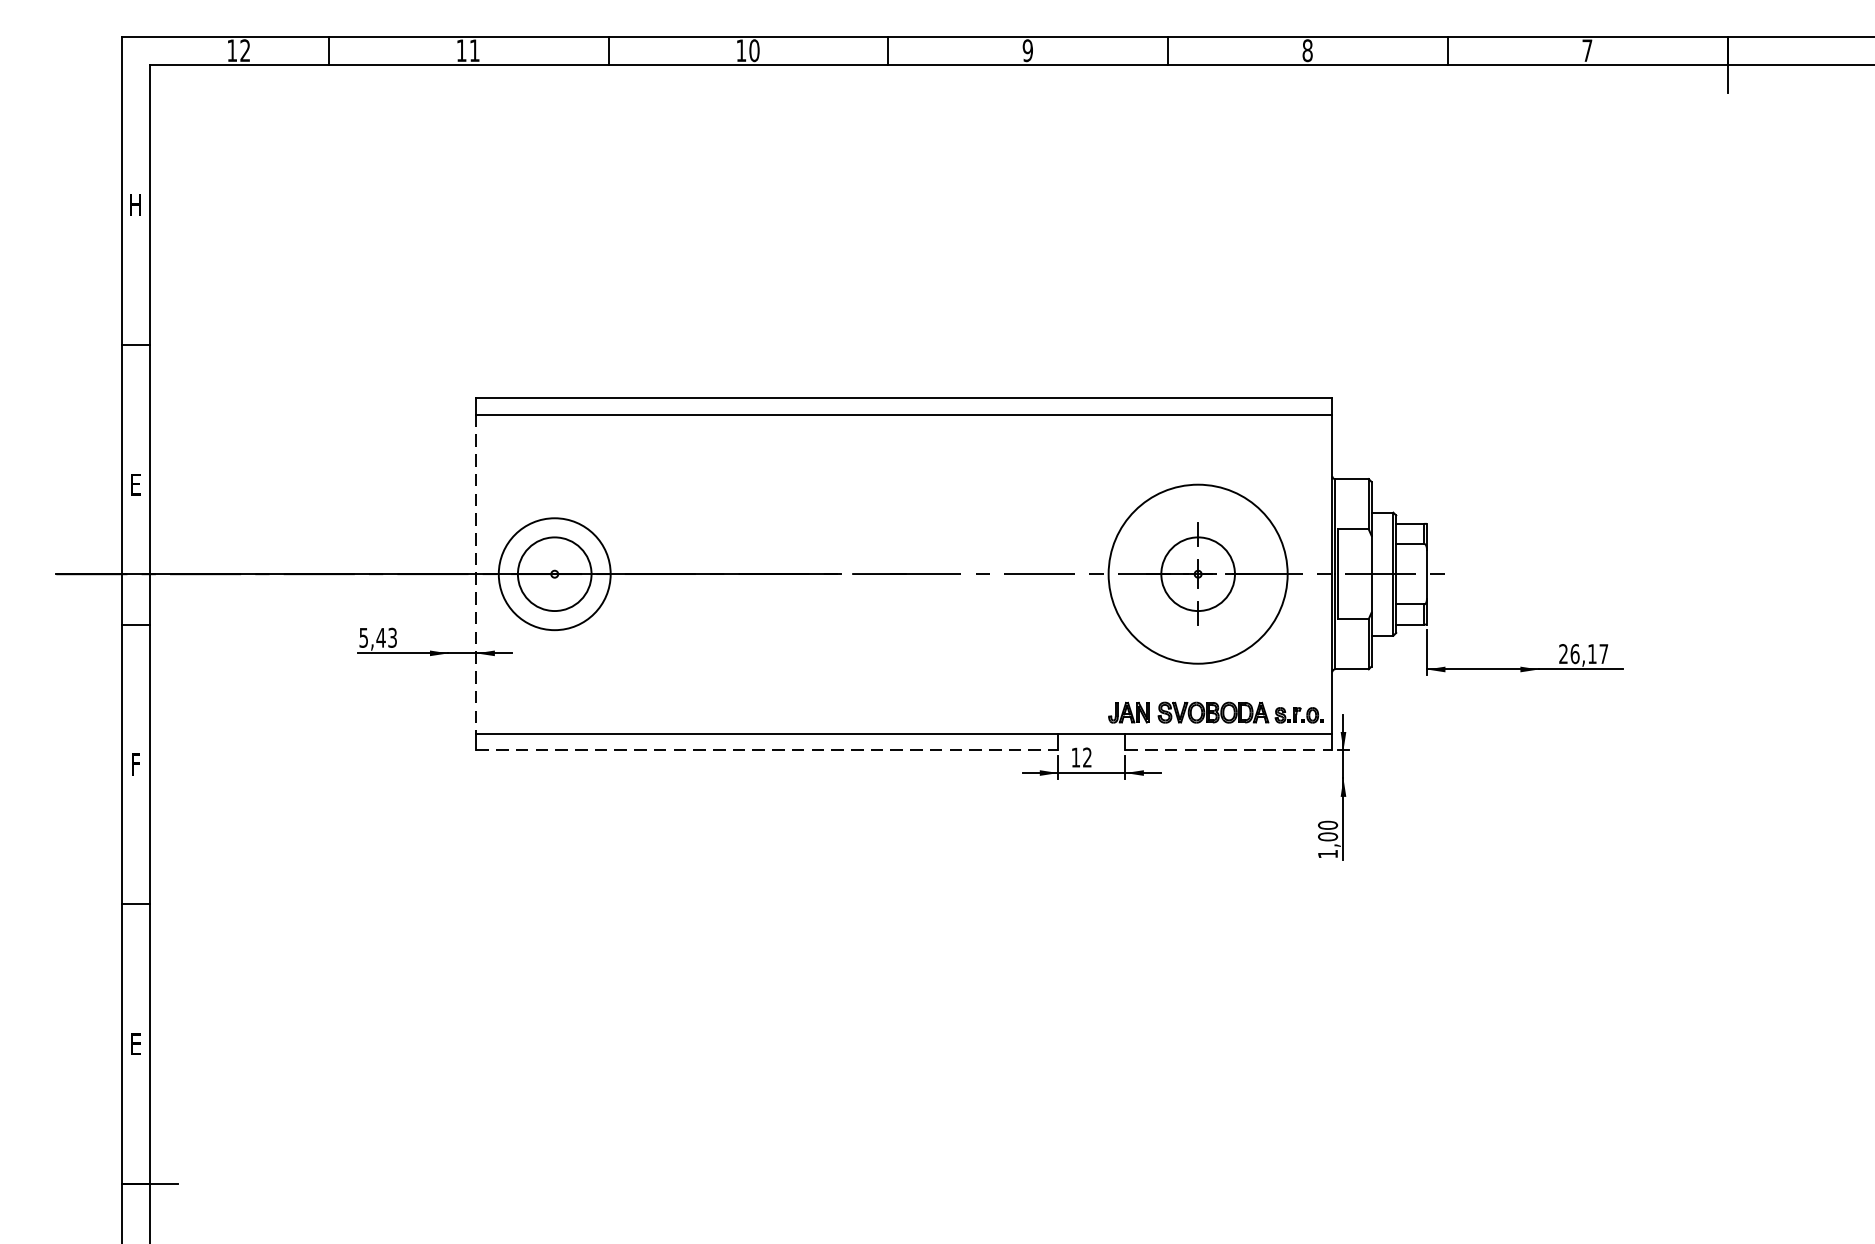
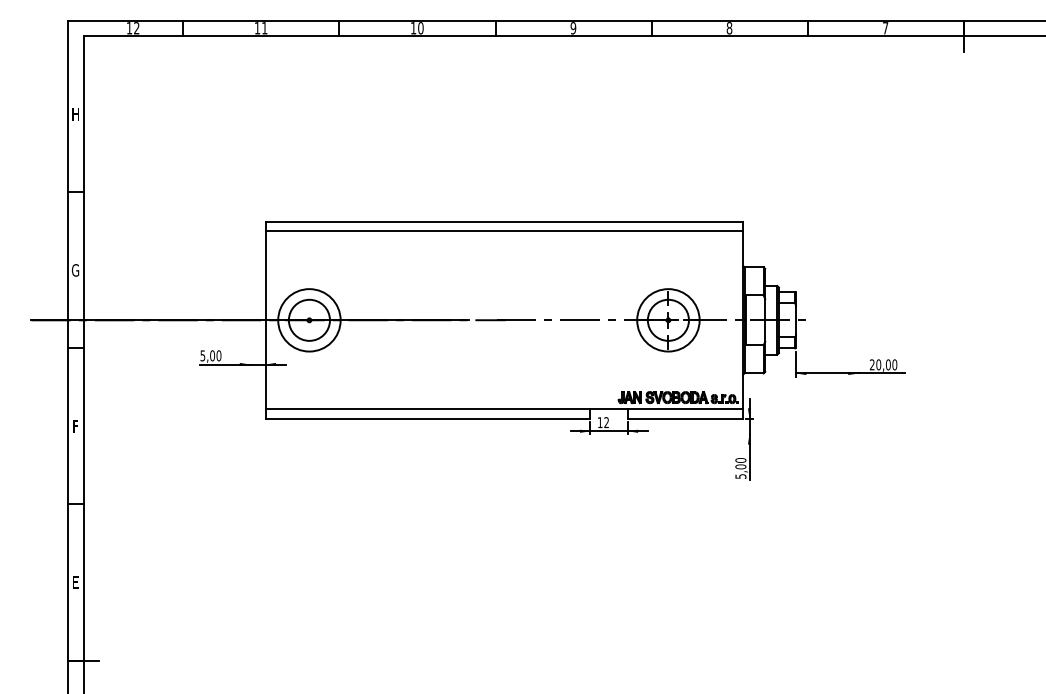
text: (135, 484) -> (75, 270), E -> G
line: (475, 574) -> (265, 320), dashed -> solid
circle: (1198, 574) -> (668, 320), size x0.62
text: (386, 637) -> (215, 355), 5,43 -> 5,00
text: (1589, 653) -> (886, 364), 26,17 -> 20,00
line: (768, 750) -> (428, 418), dashed -> solid
line: (1228, 750) -> (685, 418), dashed -> solid
text: (1327, 854) -> (740, 476), 1,00 -> 5,00

